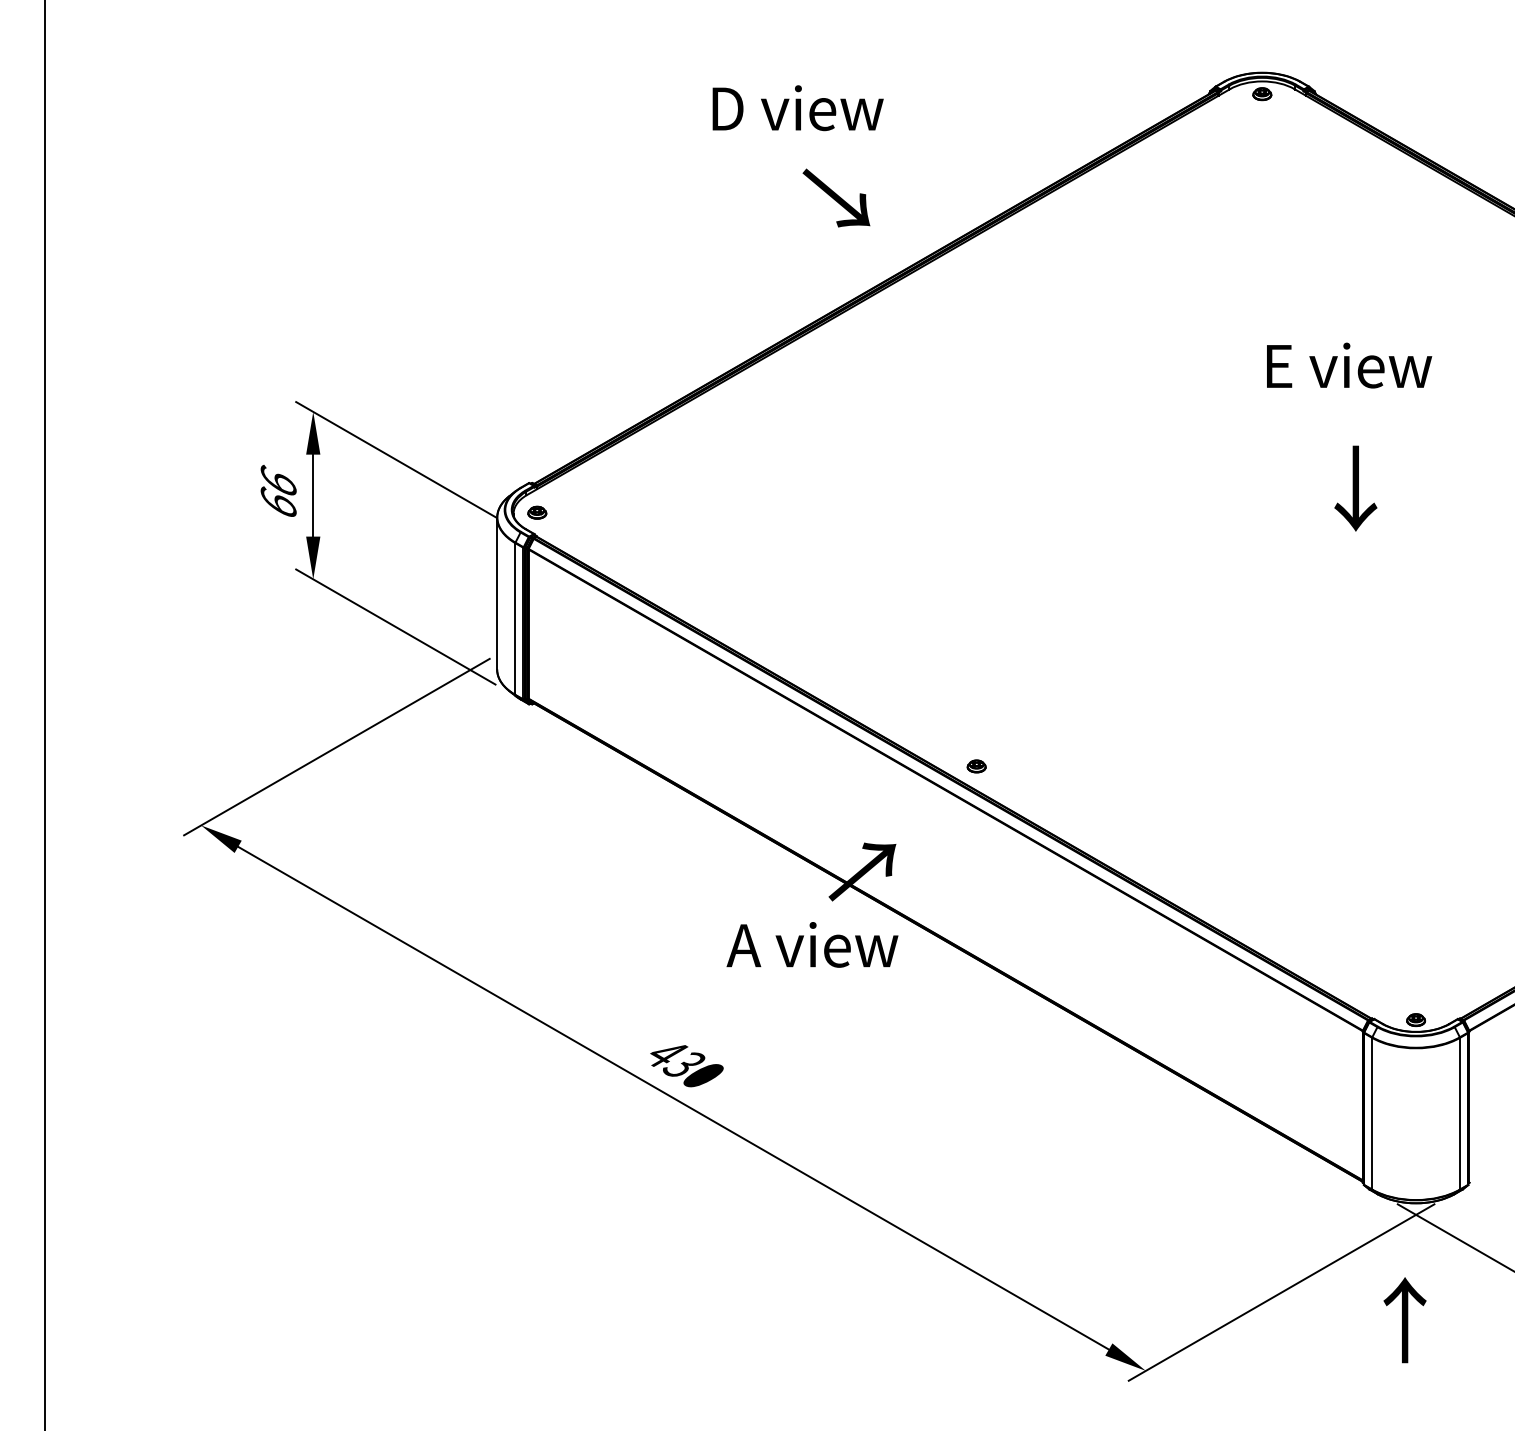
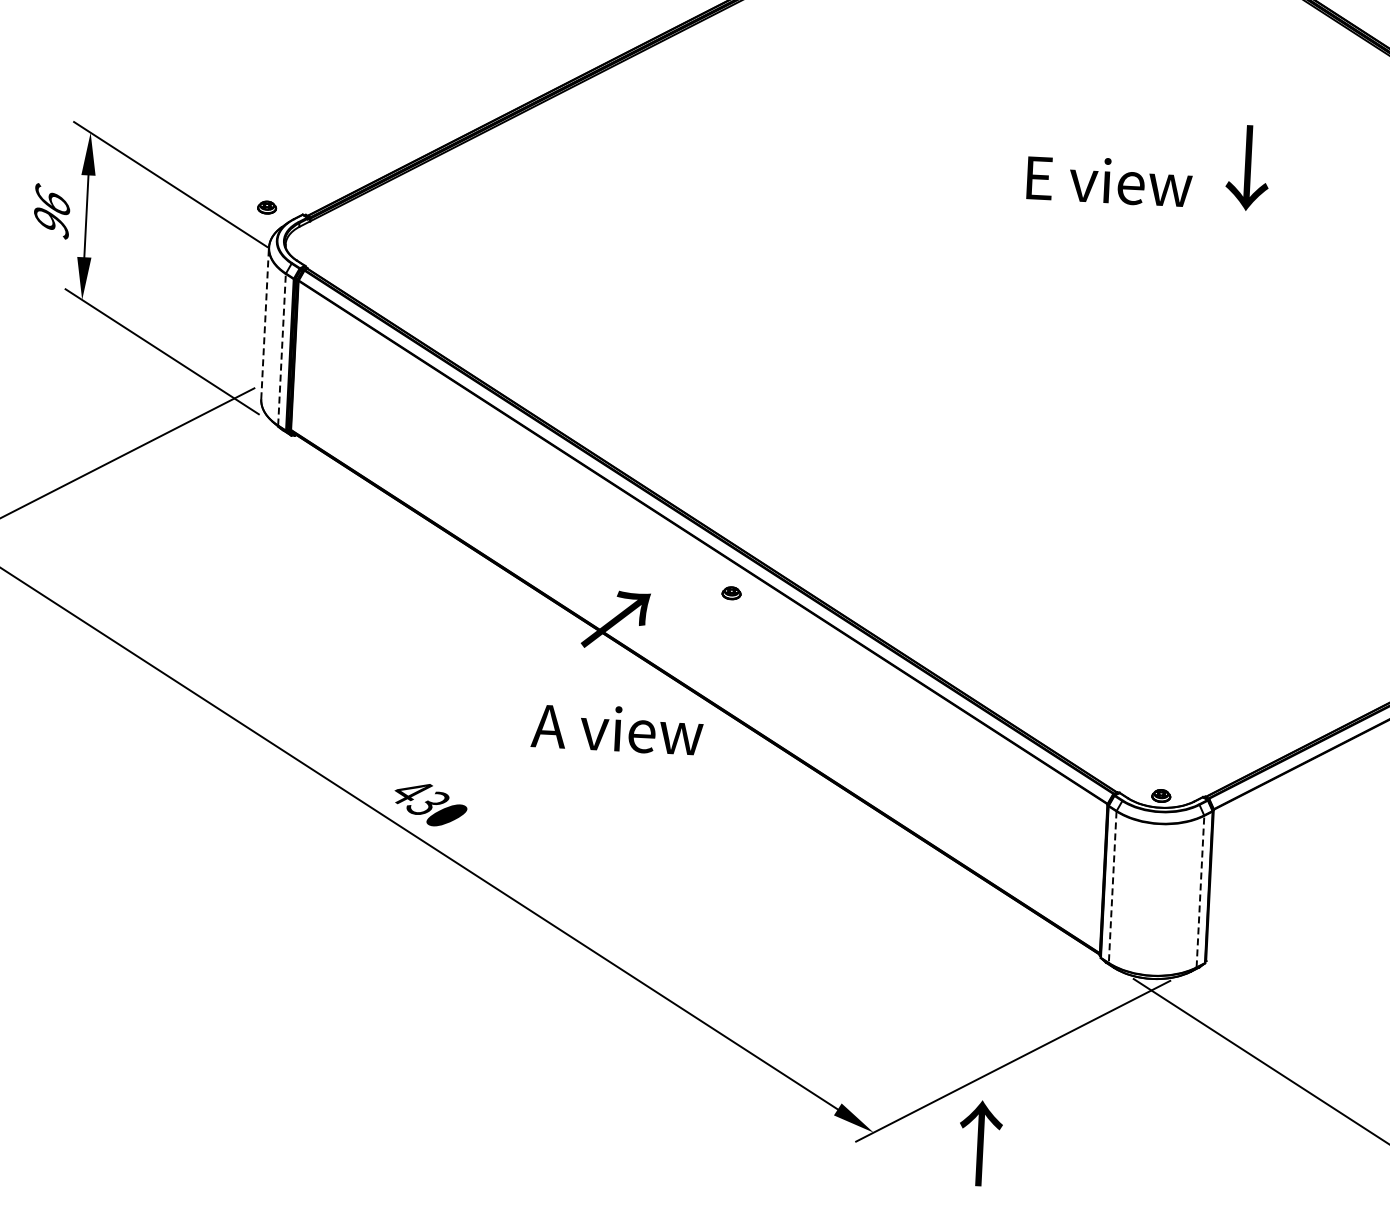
text: (1349, 365) -> (1109, 180), moved
text: (1355, 488) -> (1247, 167), moved
text: (278, 502) -> (51, 221), 66 -> 96
part: (537, 512) -> (267, 207), moved
line: (497, 593) -> (265, 323), solid -> dashed
line: (515, 619) -> (282, 350), solid -> dashed
part: (976, 766) -> (731, 593), moved
text: (812, 944) -> (617, 728), moved
line: (1372, 1113) -> (1113, 887), solid -> dashed
line: (1460, 1113) -> (1200, 891), solid -> dashed
text: (1404, 1320) -> (979, 1143), moved

